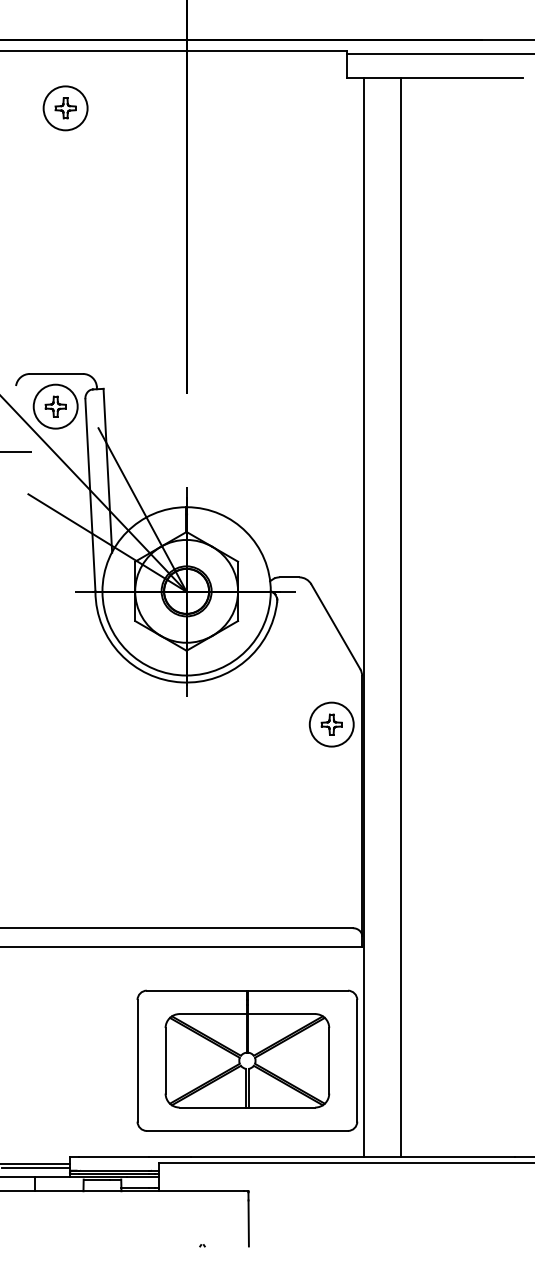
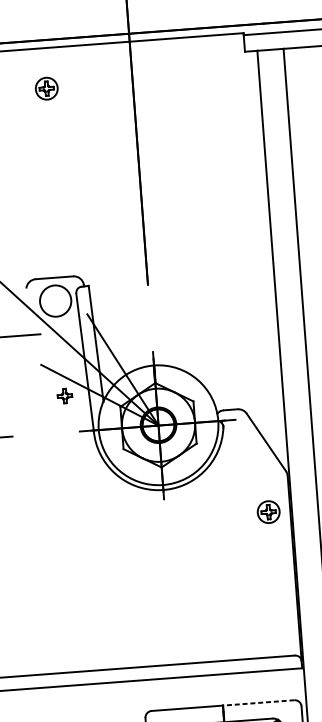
circle: (65, 108) -> (46, 88), size x0.7
part: (55, 406) -> (64, 395), moved
circle: (331, 724) -> (268, 512), size x0.7
line: (297, 990) -> (258, 702), solid -> dashed

